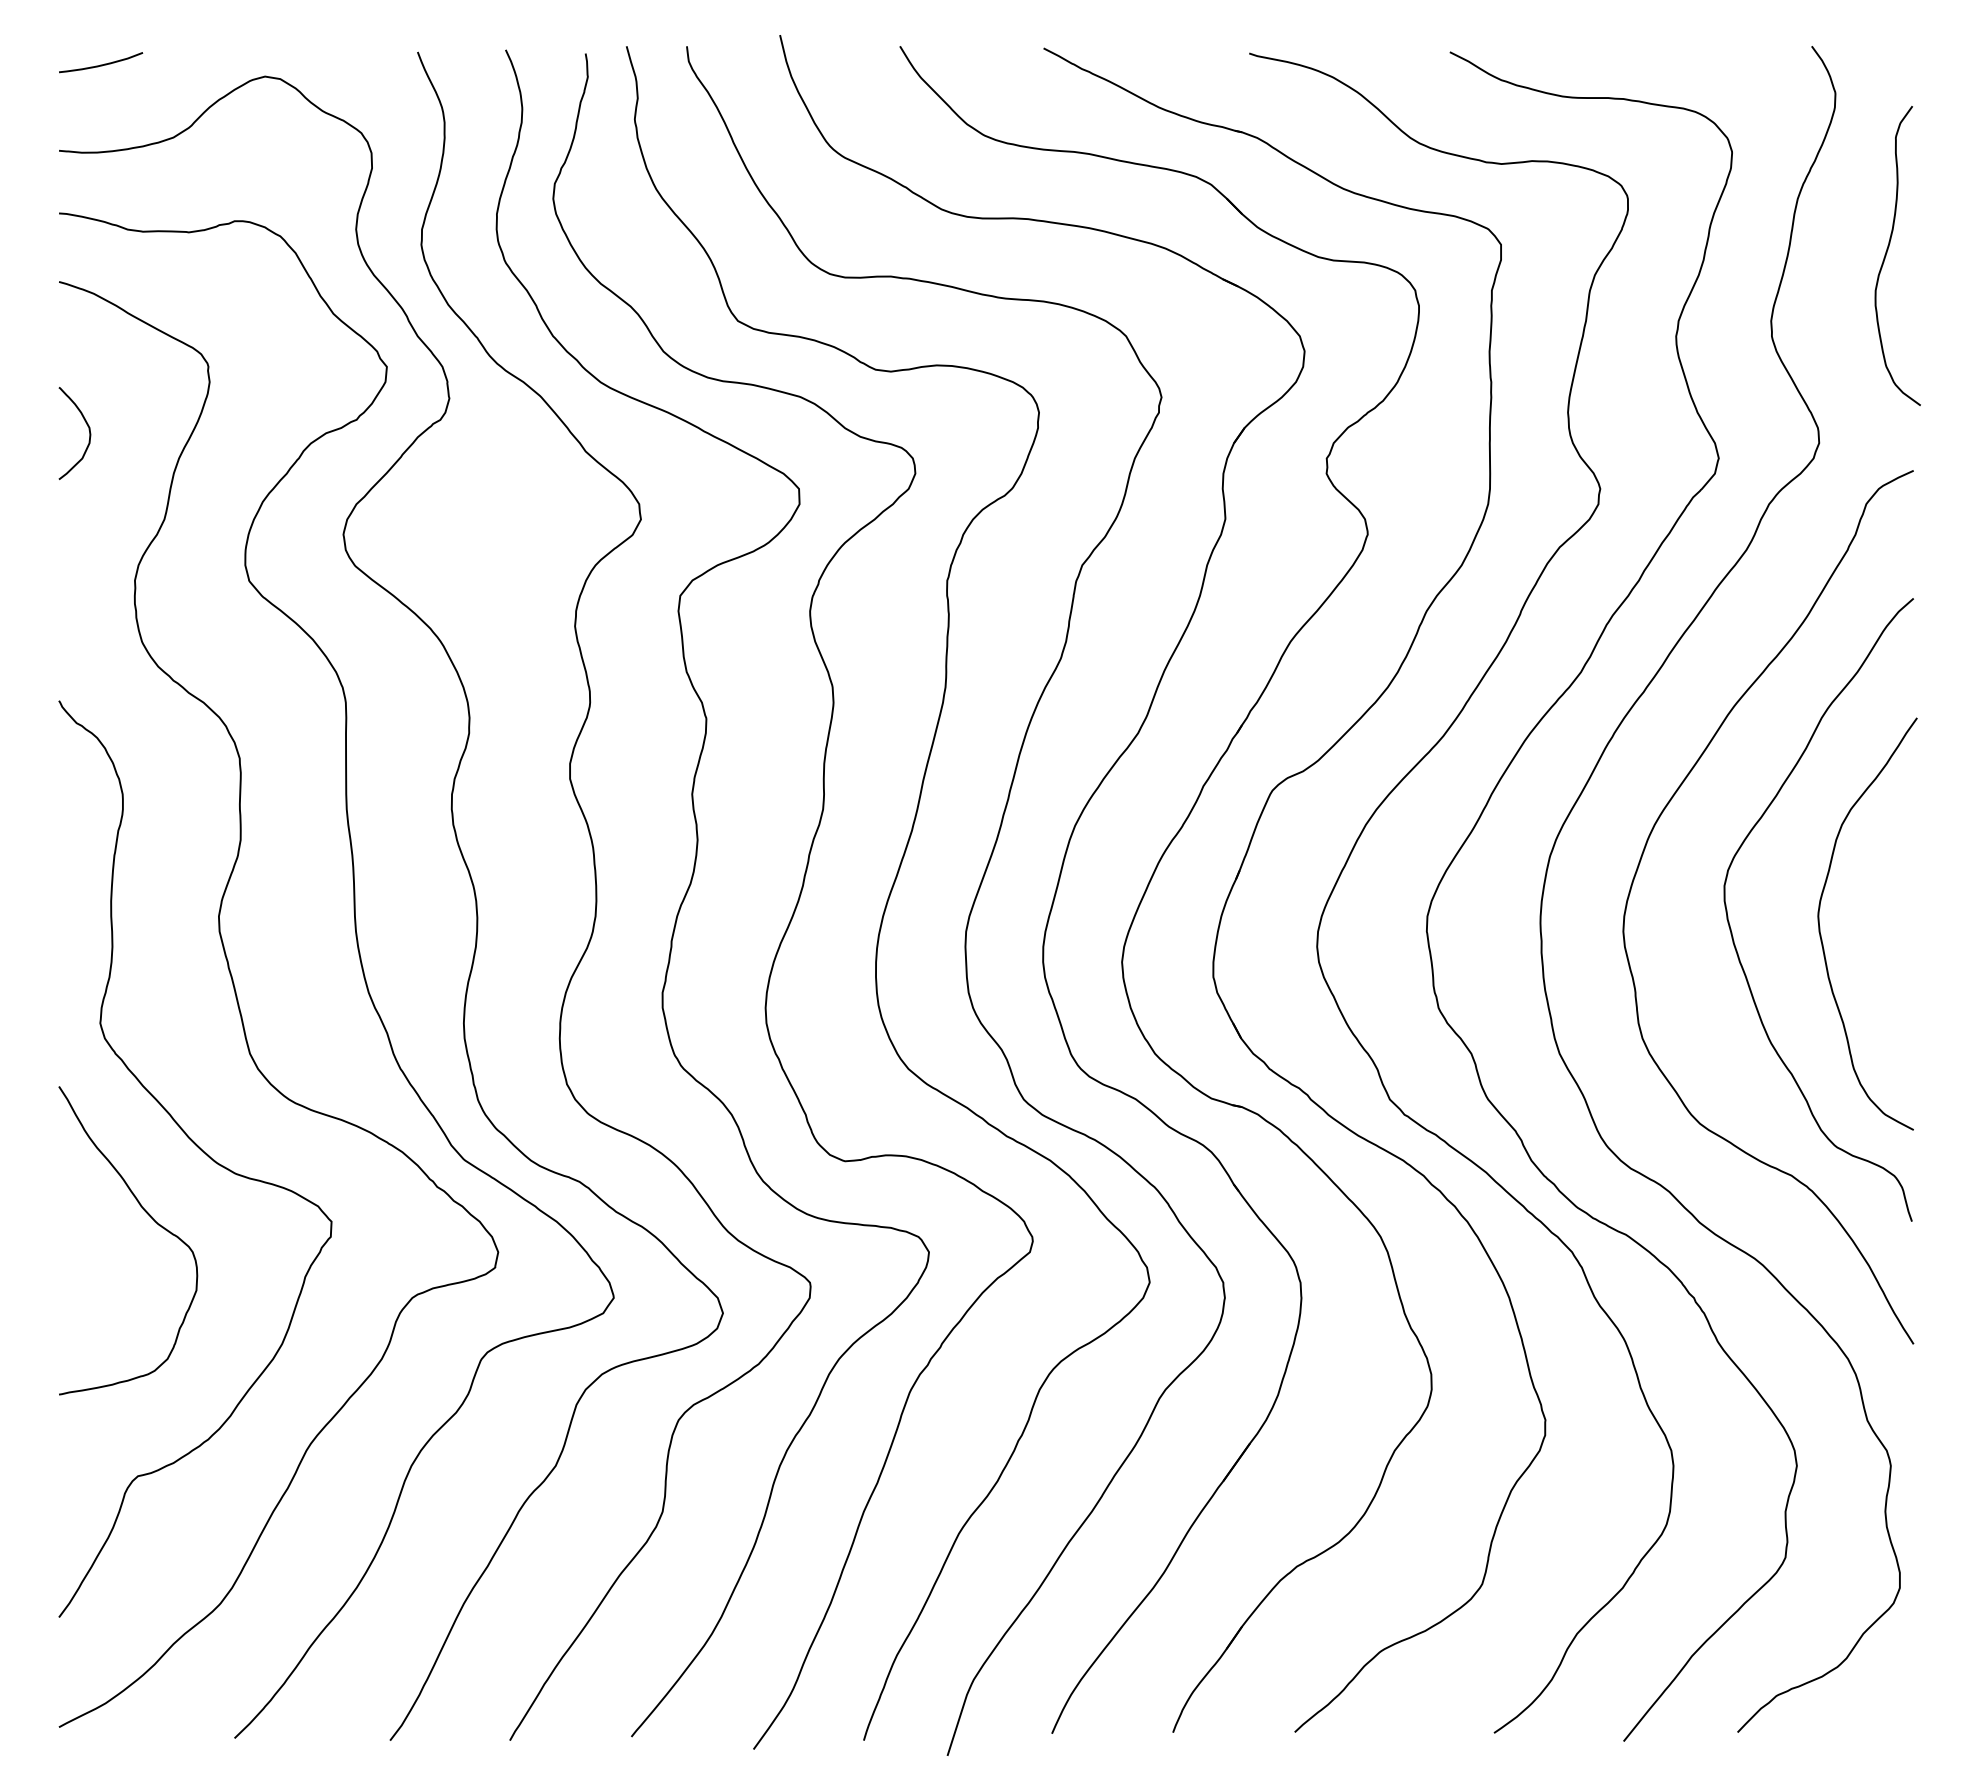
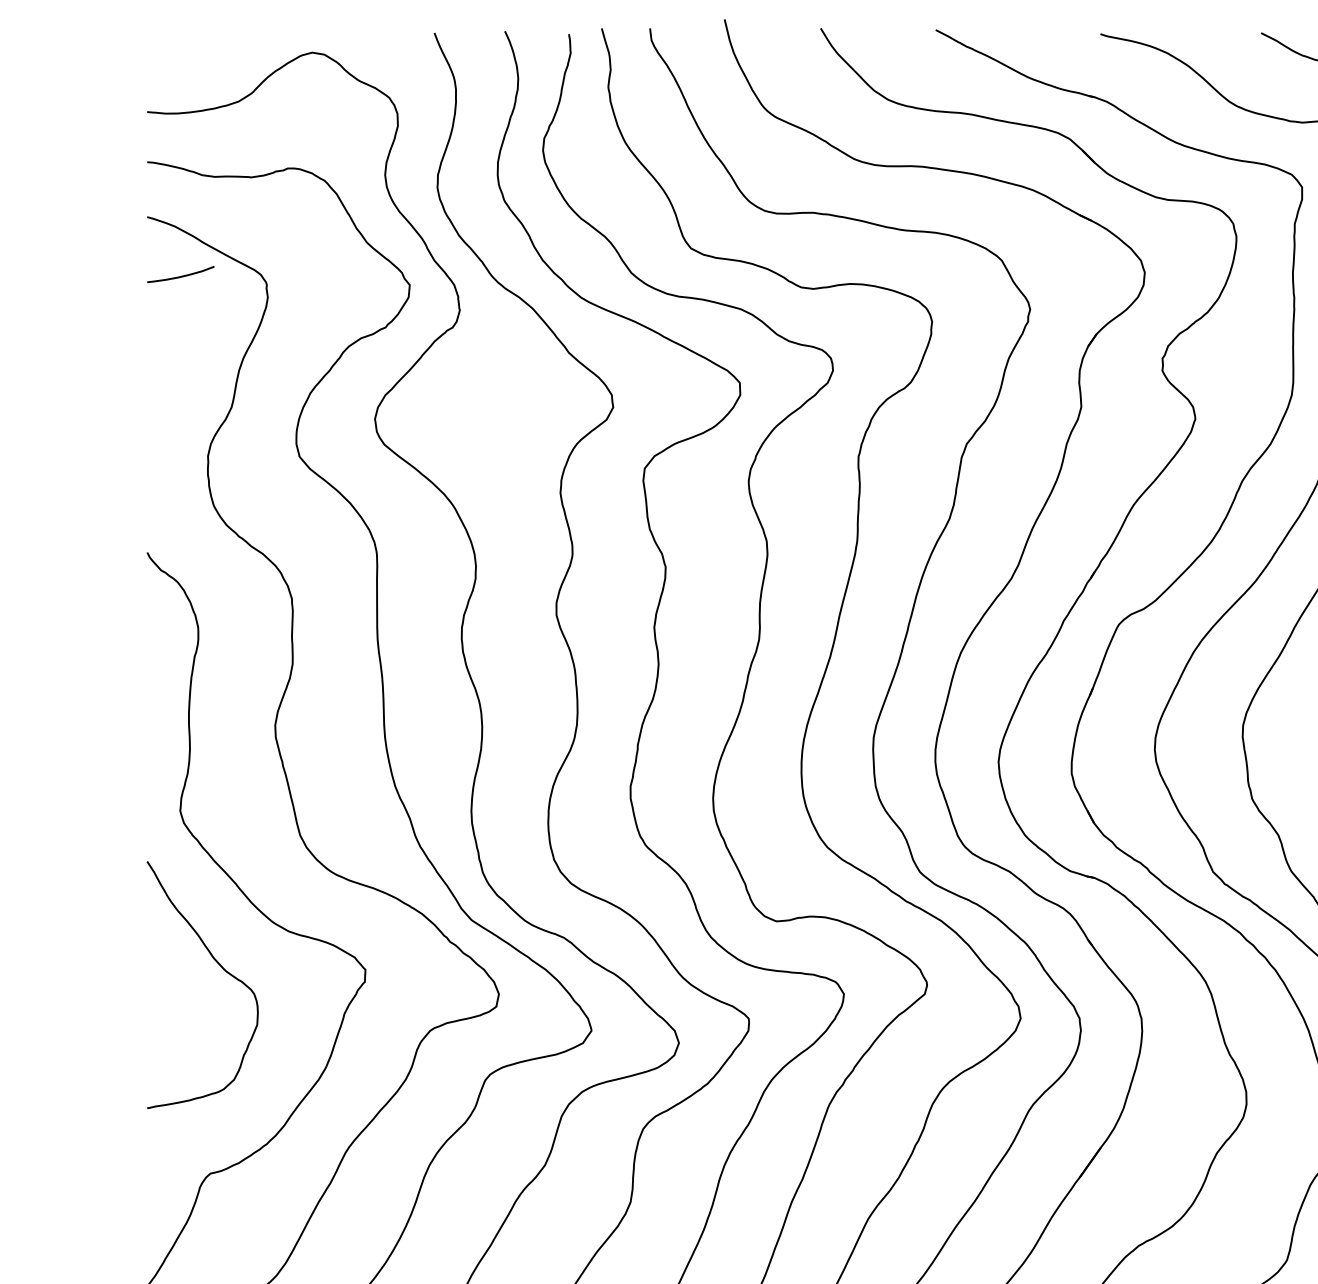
curve: (101, 64) -> (181, 276), moved
curve: (88, 430) -> (170, 336), removed

